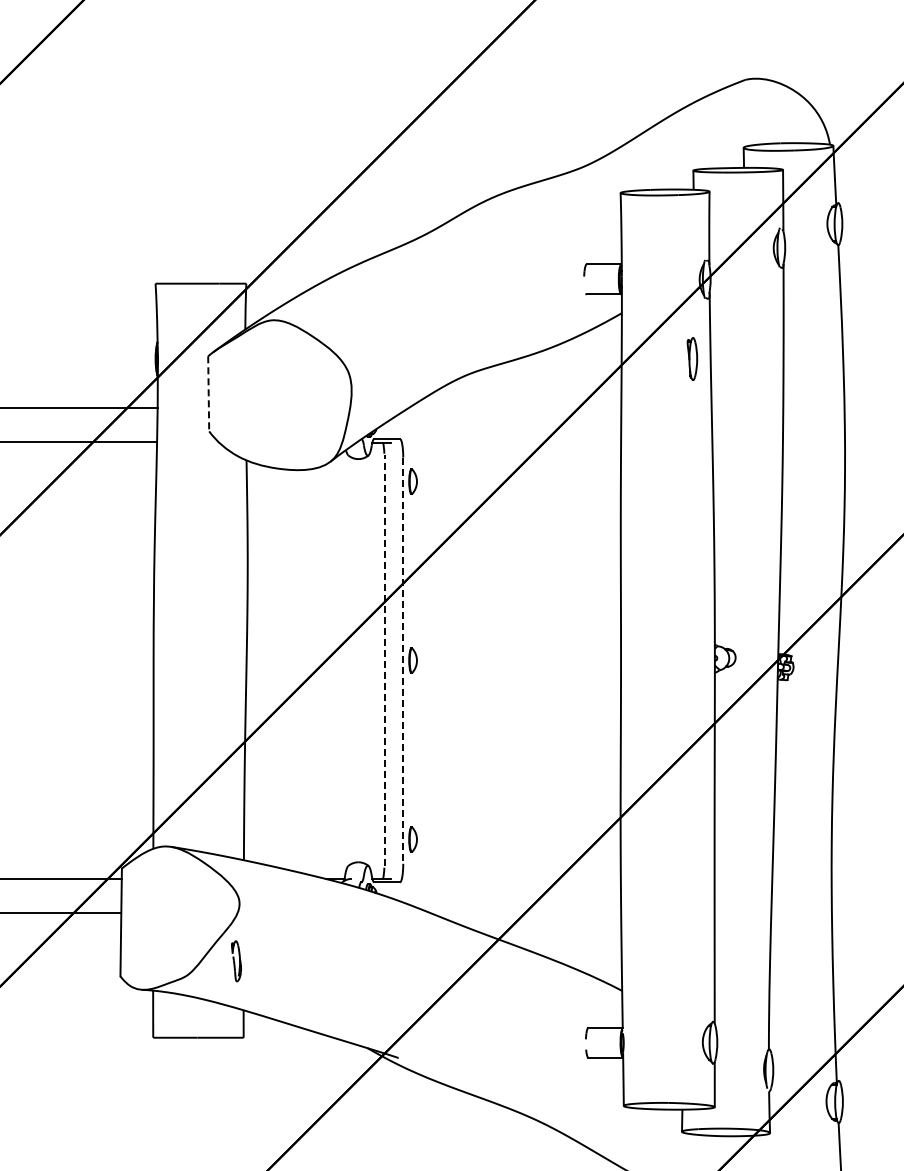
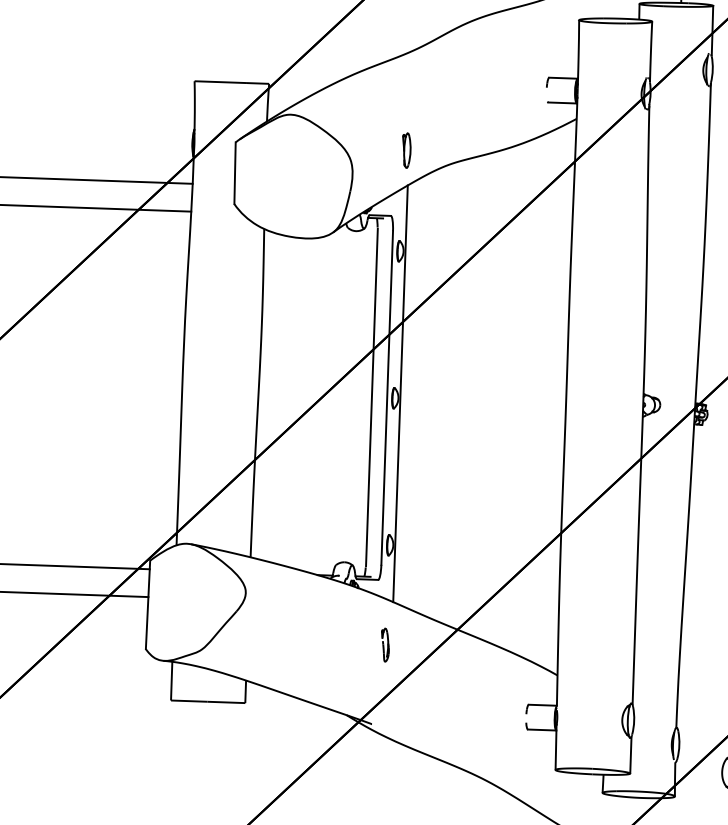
part: (691, 358) -> (405, 150), moved
line: (208, 393) -> (234, 172), dashed -> solid
line: (419, 654) -> (400, 393), added
line: (384, 660) -> (371, 397), dashed -> solid
line: (403, 661) -> (387, 398), dashed -> solid
part: (236, 961) -> (385, 645), moved

